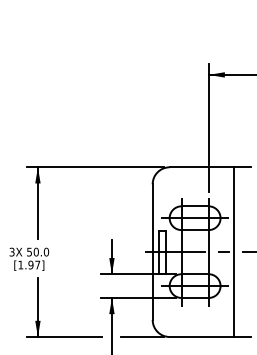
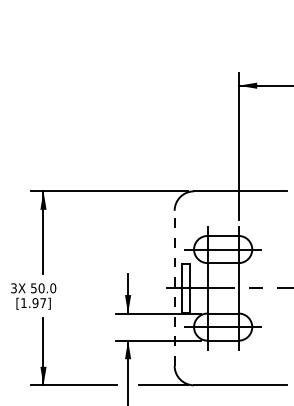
line: (152, 252) -> (174, 288), solid -> dashed
line: (234, 252) -> (268, 288), removed

